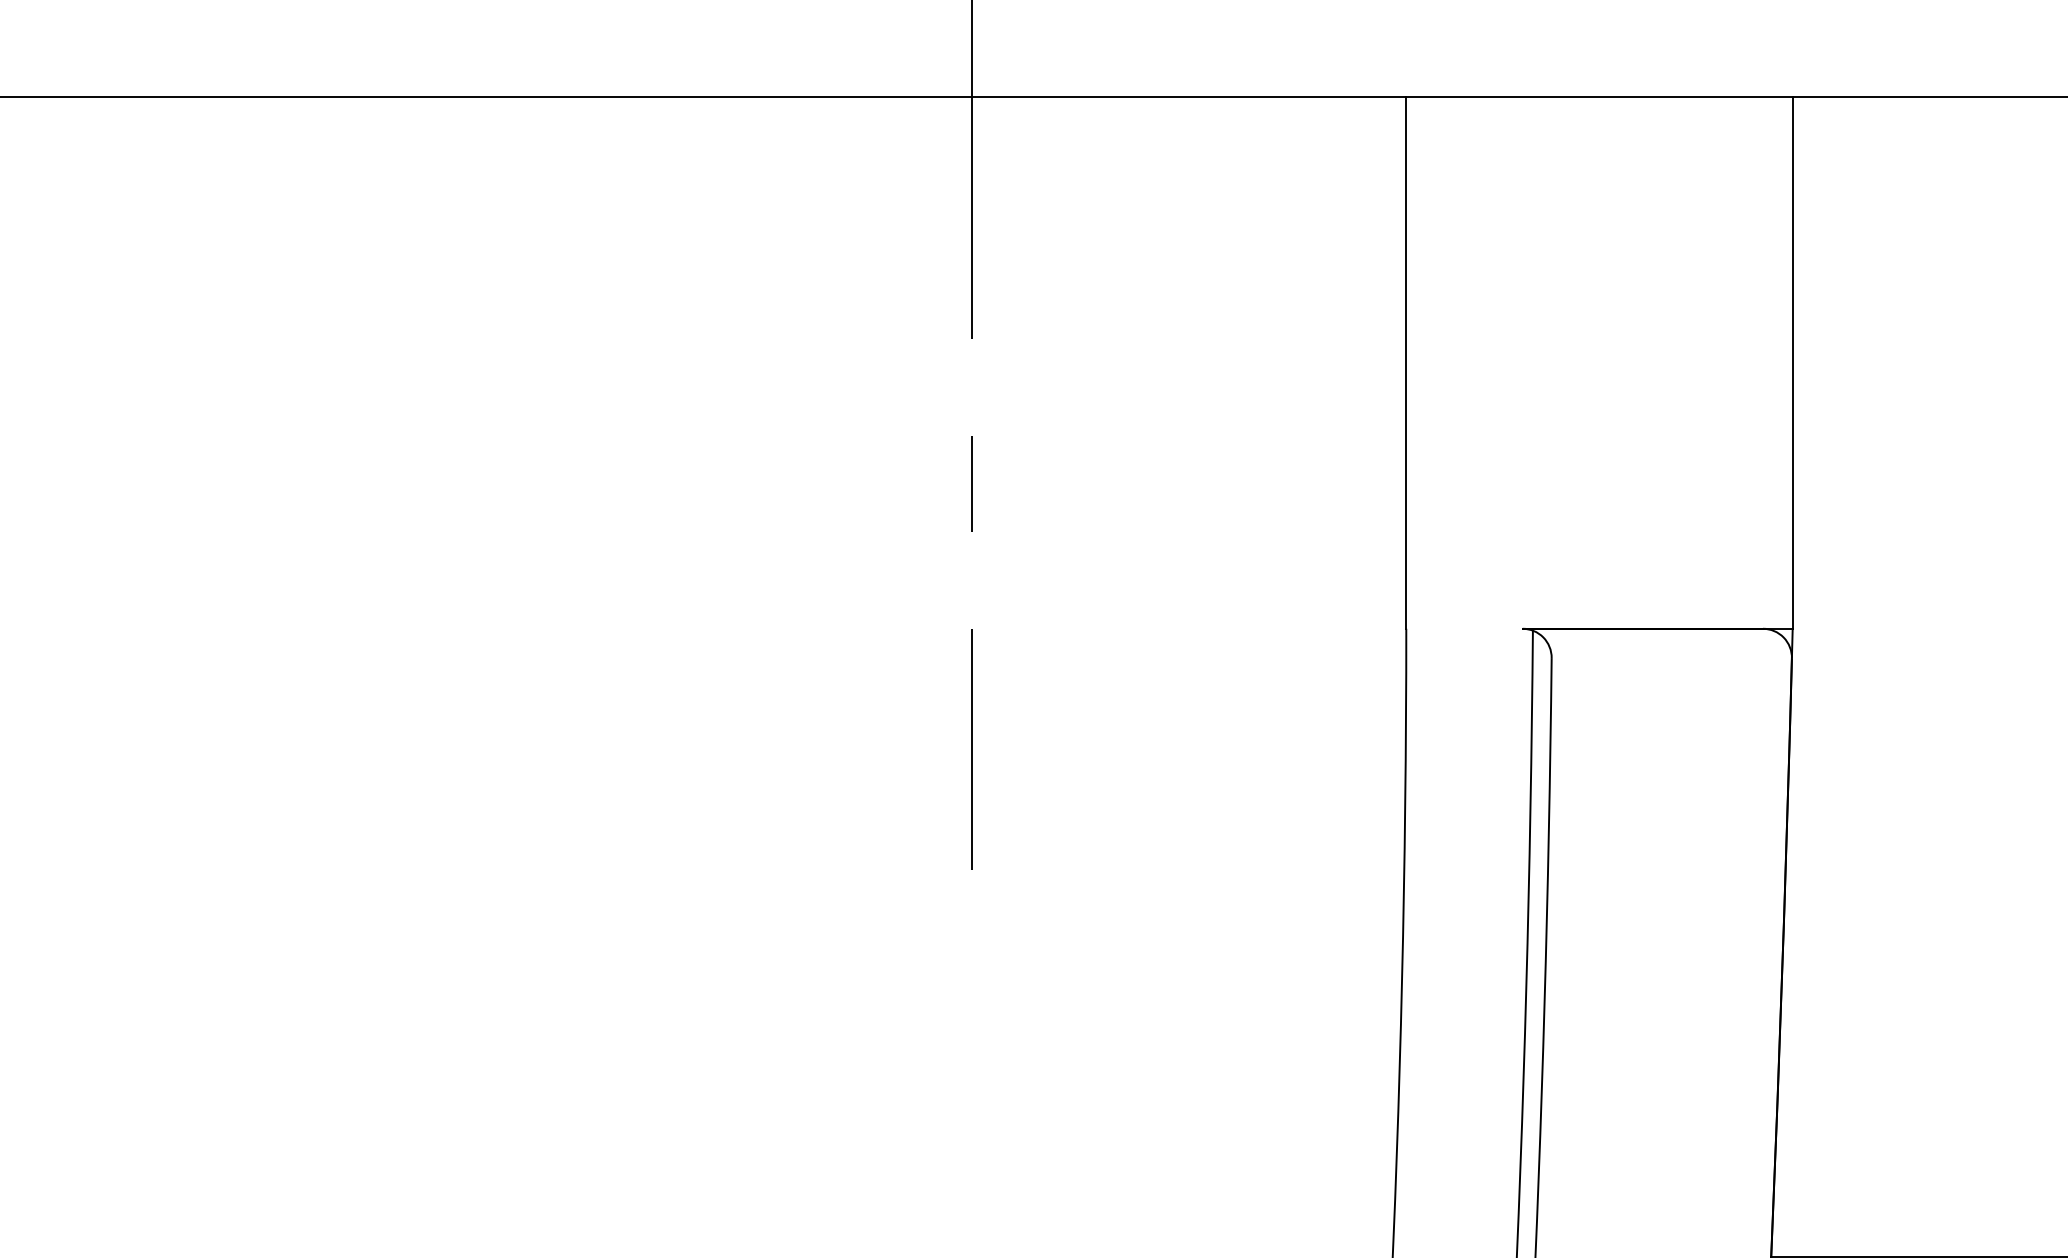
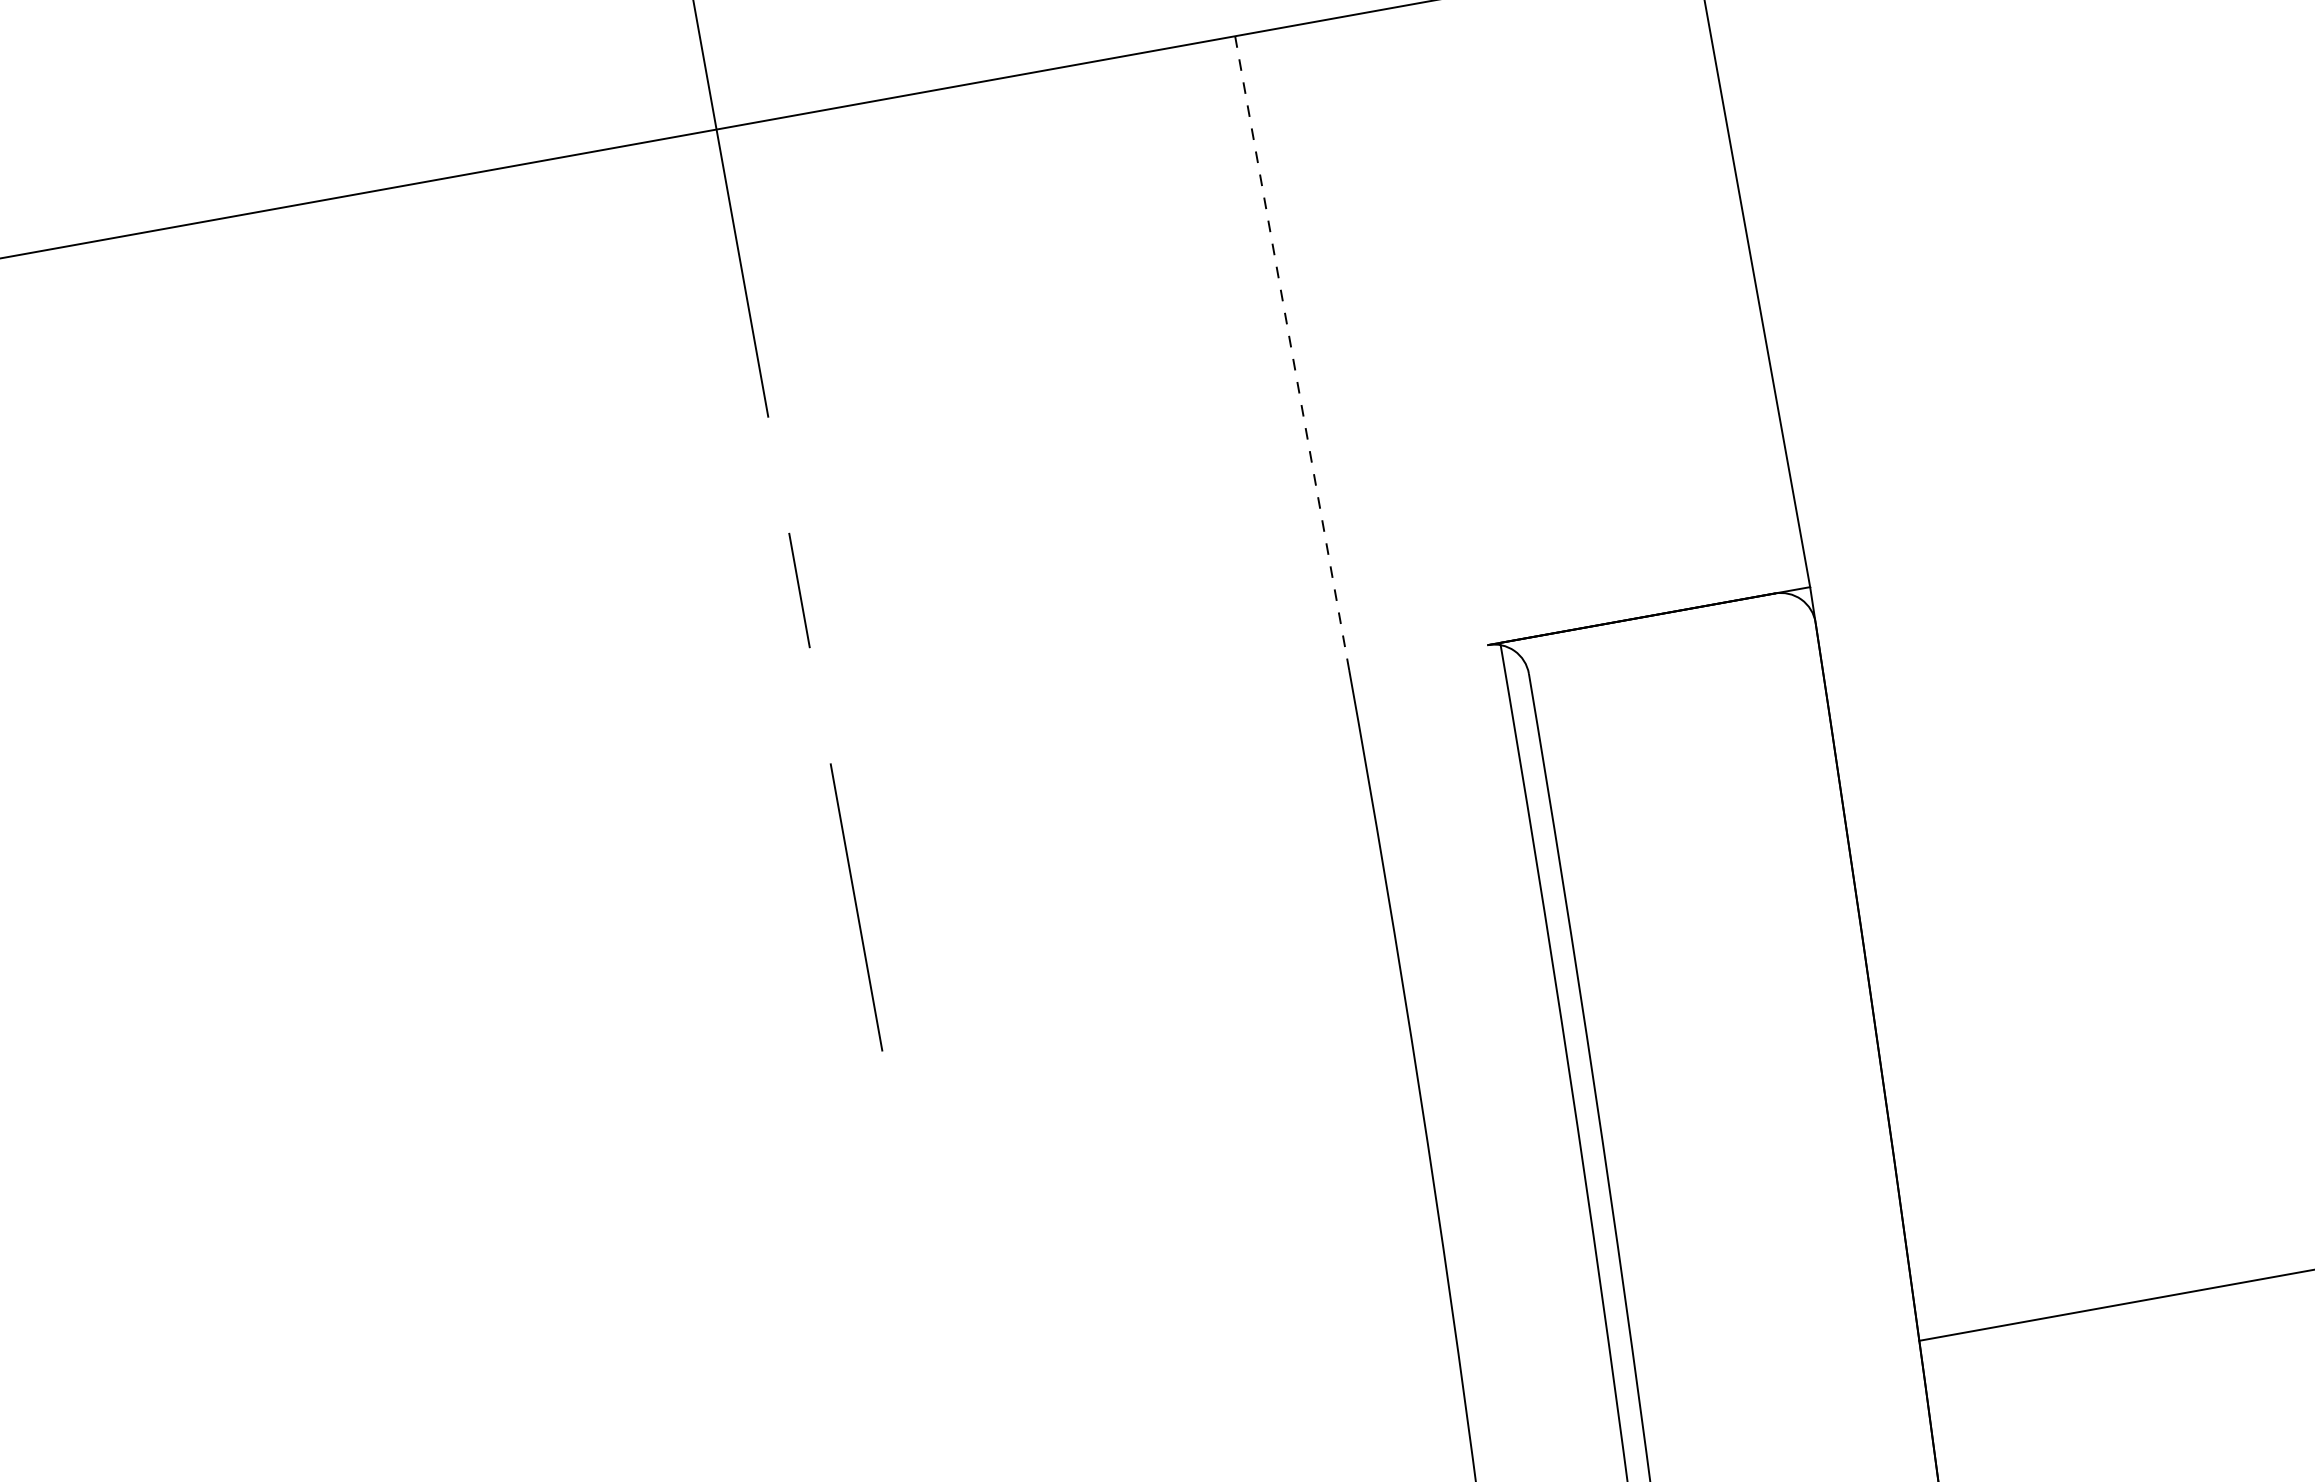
line: (1406, 363) -> (1292, 353), solid -> dashed

